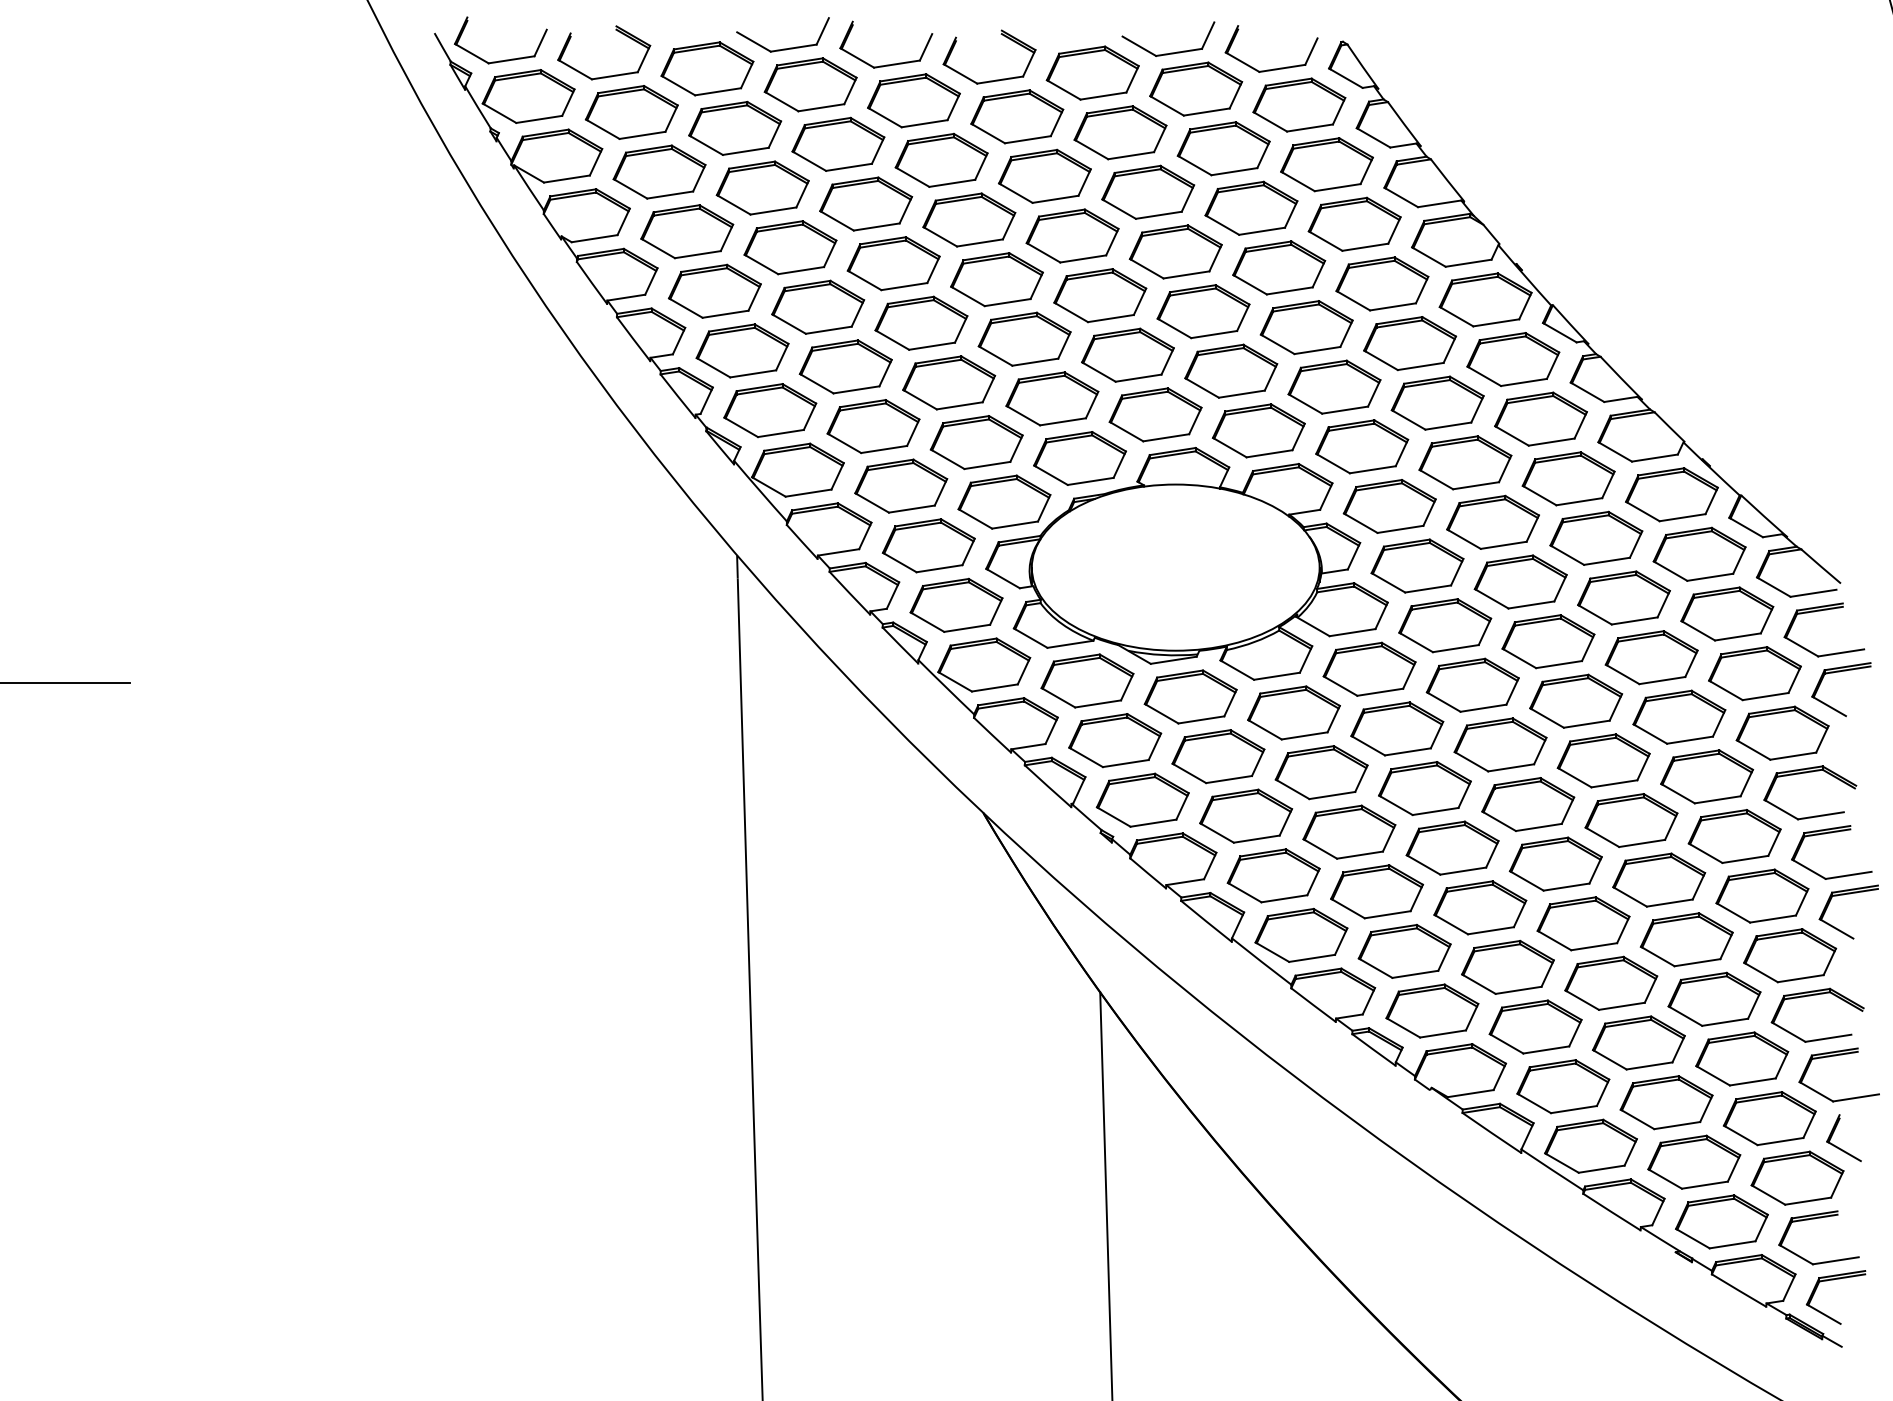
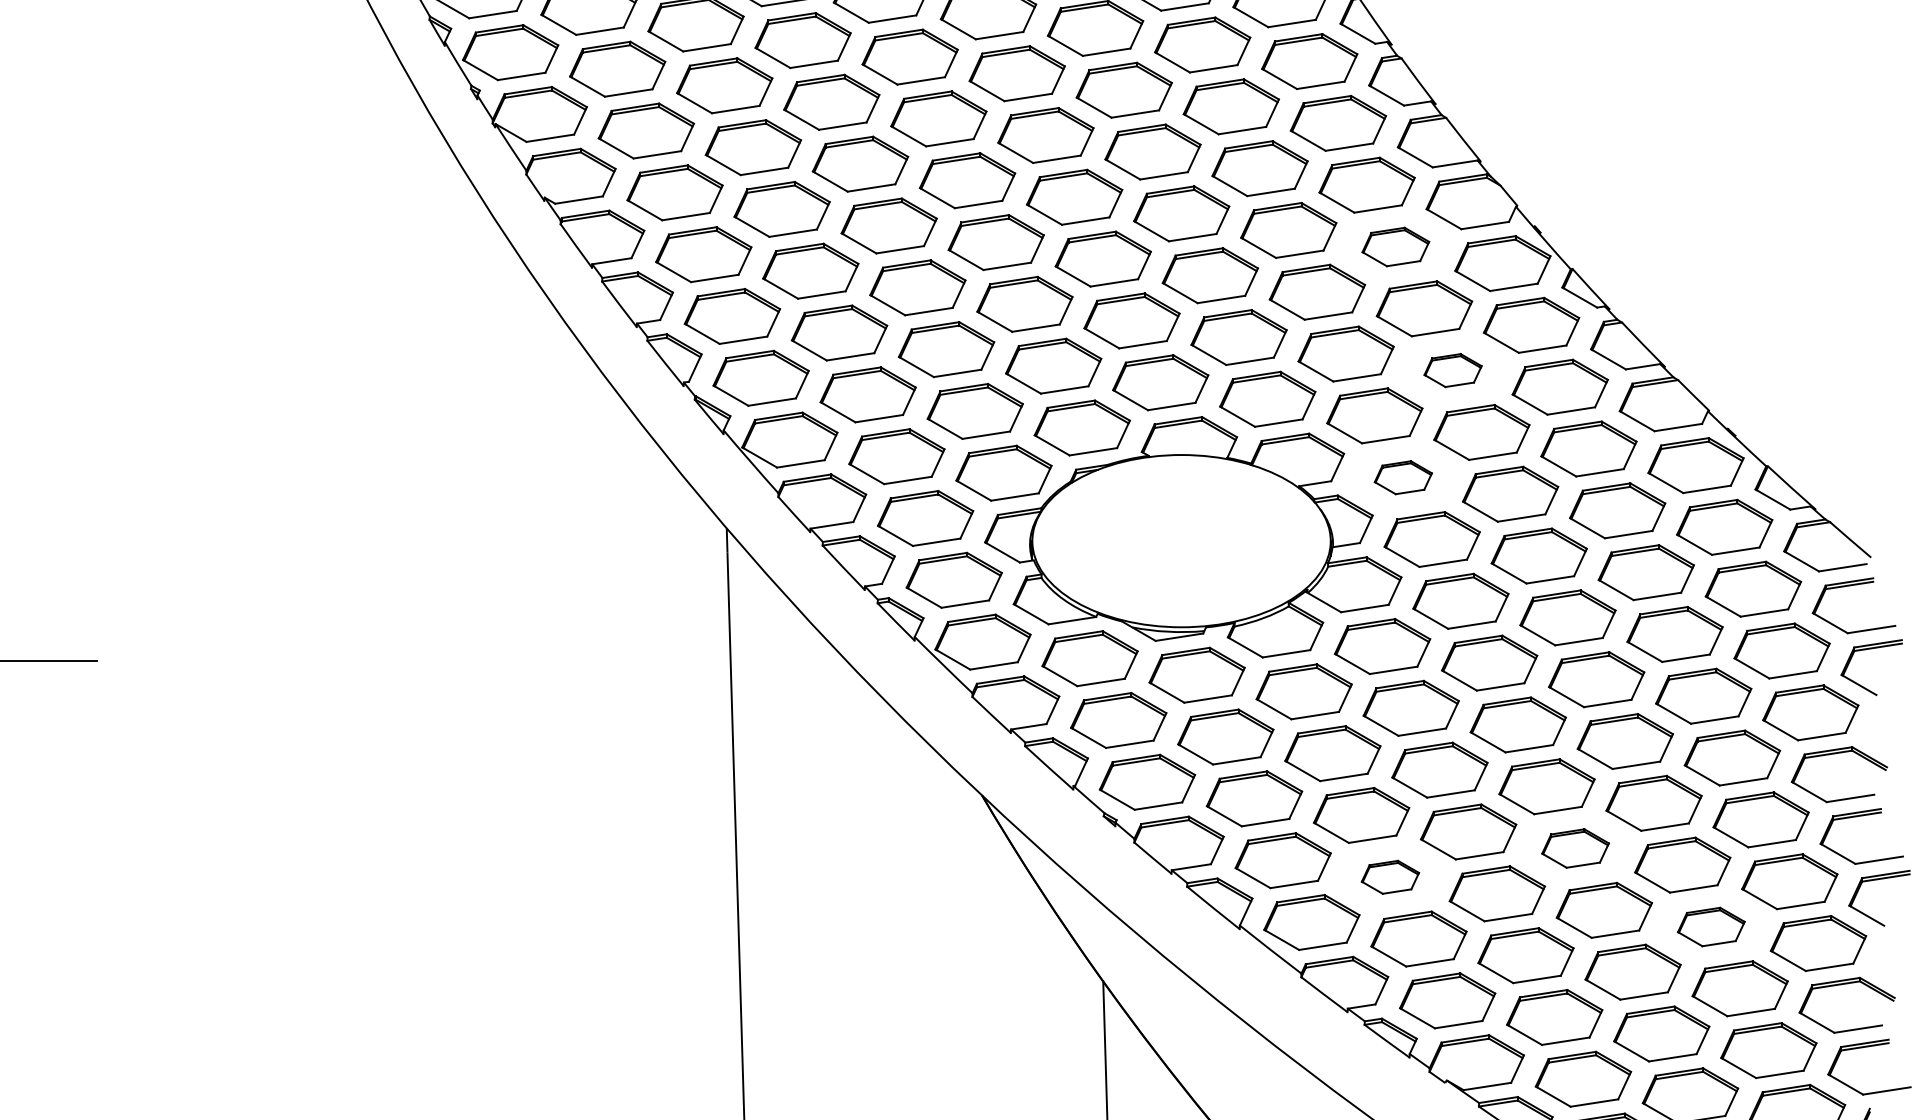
part: (1382, 283) -> (1395, 246), size x0.7
part: (1437, 402) -> (1452, 369), size x0.6
part: (1389, 506) -> (1403, 477), size x0.6
part: (1555, 863) -> (1575, 847), size x0.7
part: (1377, 891) -> (1390, 876), size x0.6
part: (1686, 939) -> (1711, 926), size x0.7

